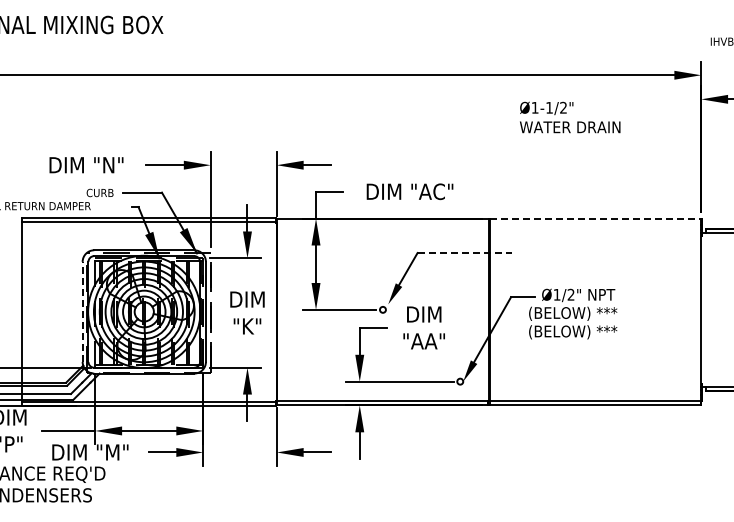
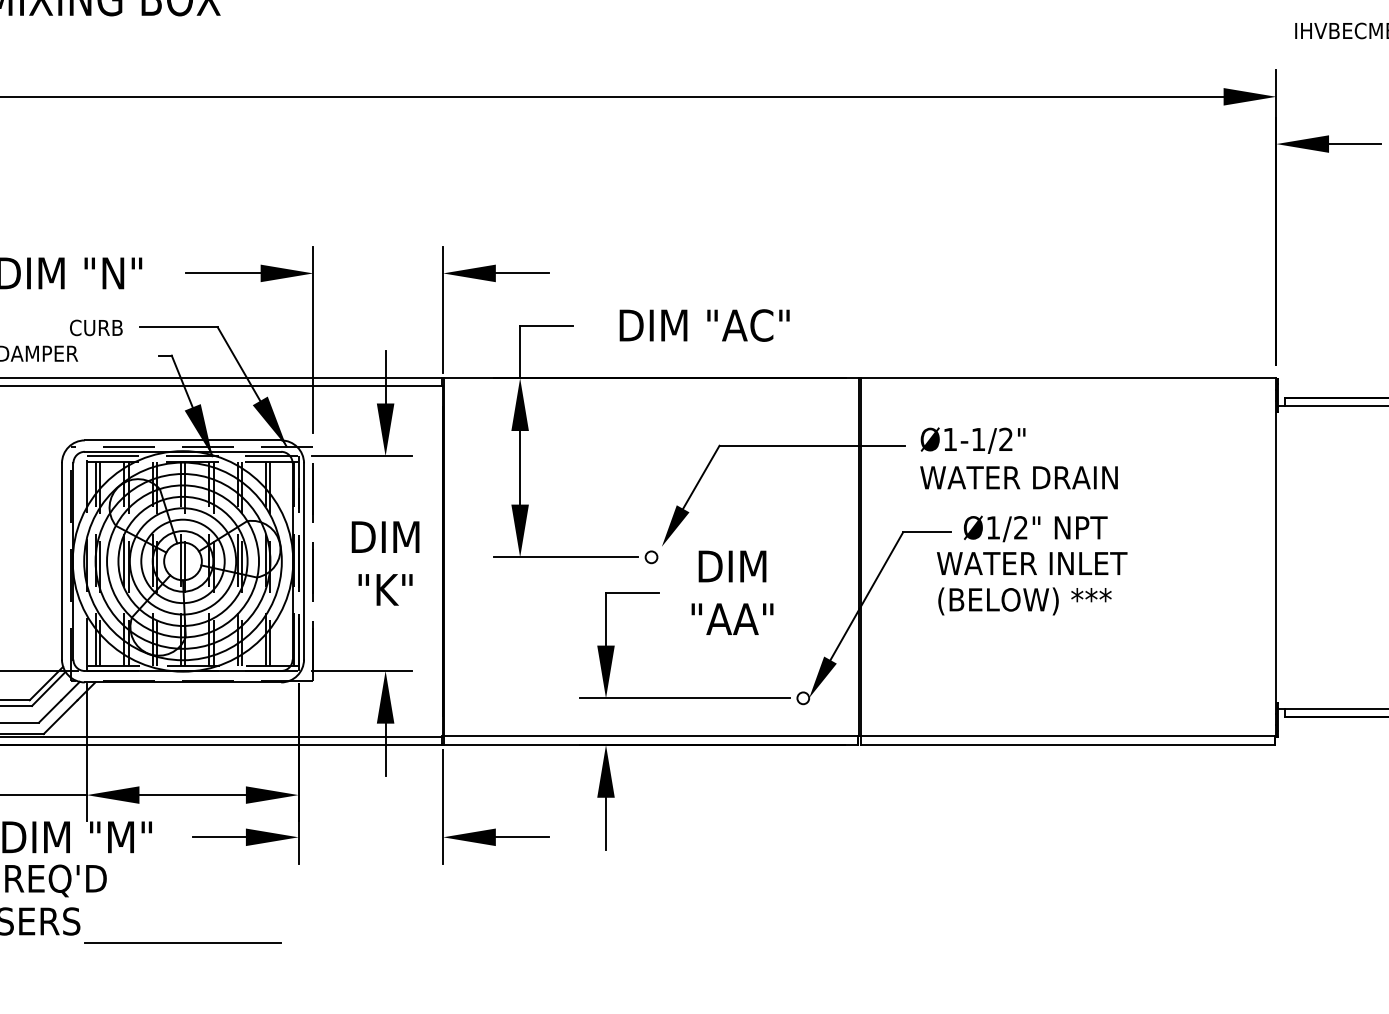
text: (570, 117) -> (1019, 458), moved
line: (595, 218) -> (1068, 378), dashed -> solid
line: (465, 253) -> (813, 446), dashed -> solid
line: (82, 311) -> (61, 560), dashed -> solid
text: (576, 313) -> (1031, 564), (BELOW) *** -> WATER INLET
line: (144, 506) -> (183, 943), added

